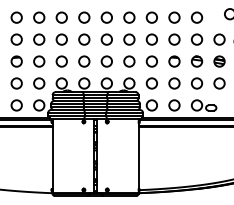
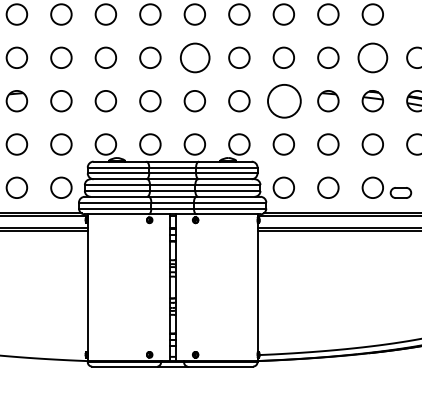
circle: (106, 39) -> (194, 57), size x1.4
circle: (196, 39) -> (371, 57), size x1.4
circle: (151, 61) -> (283, 101), size x1.6

